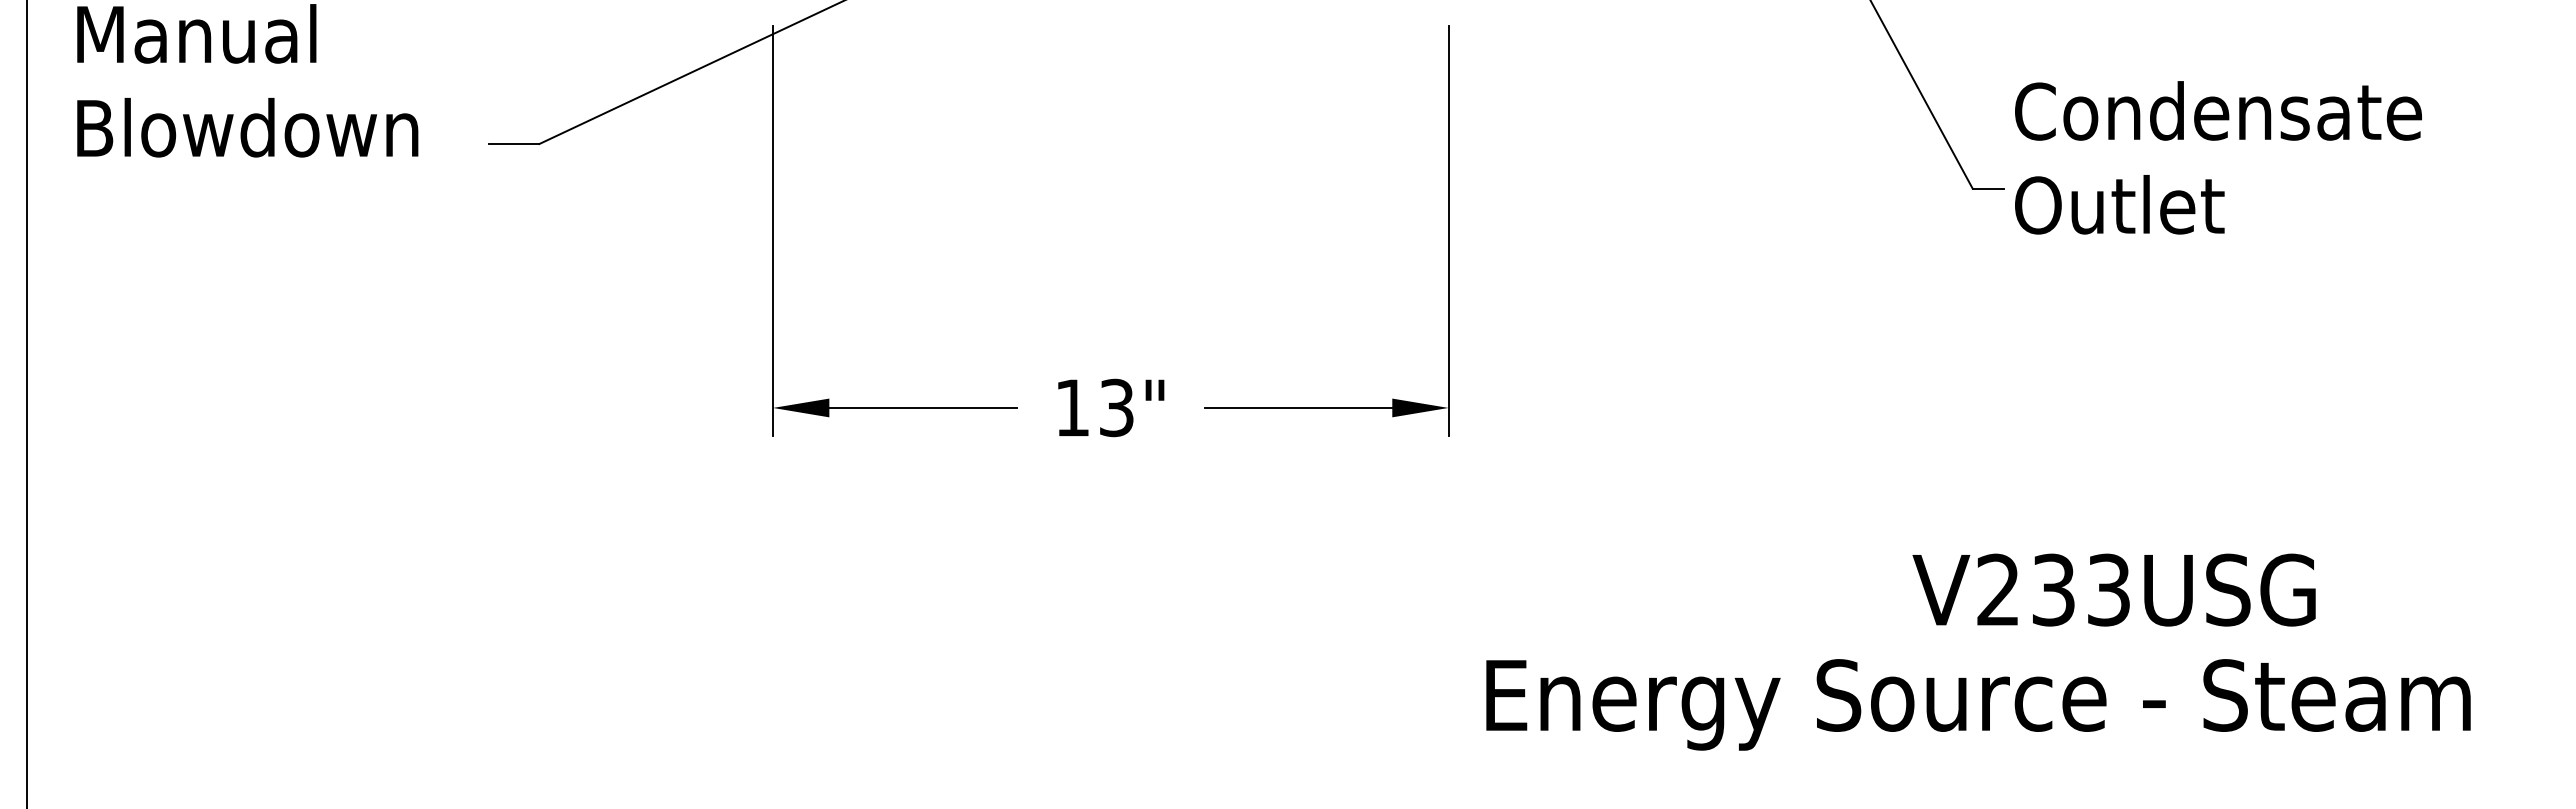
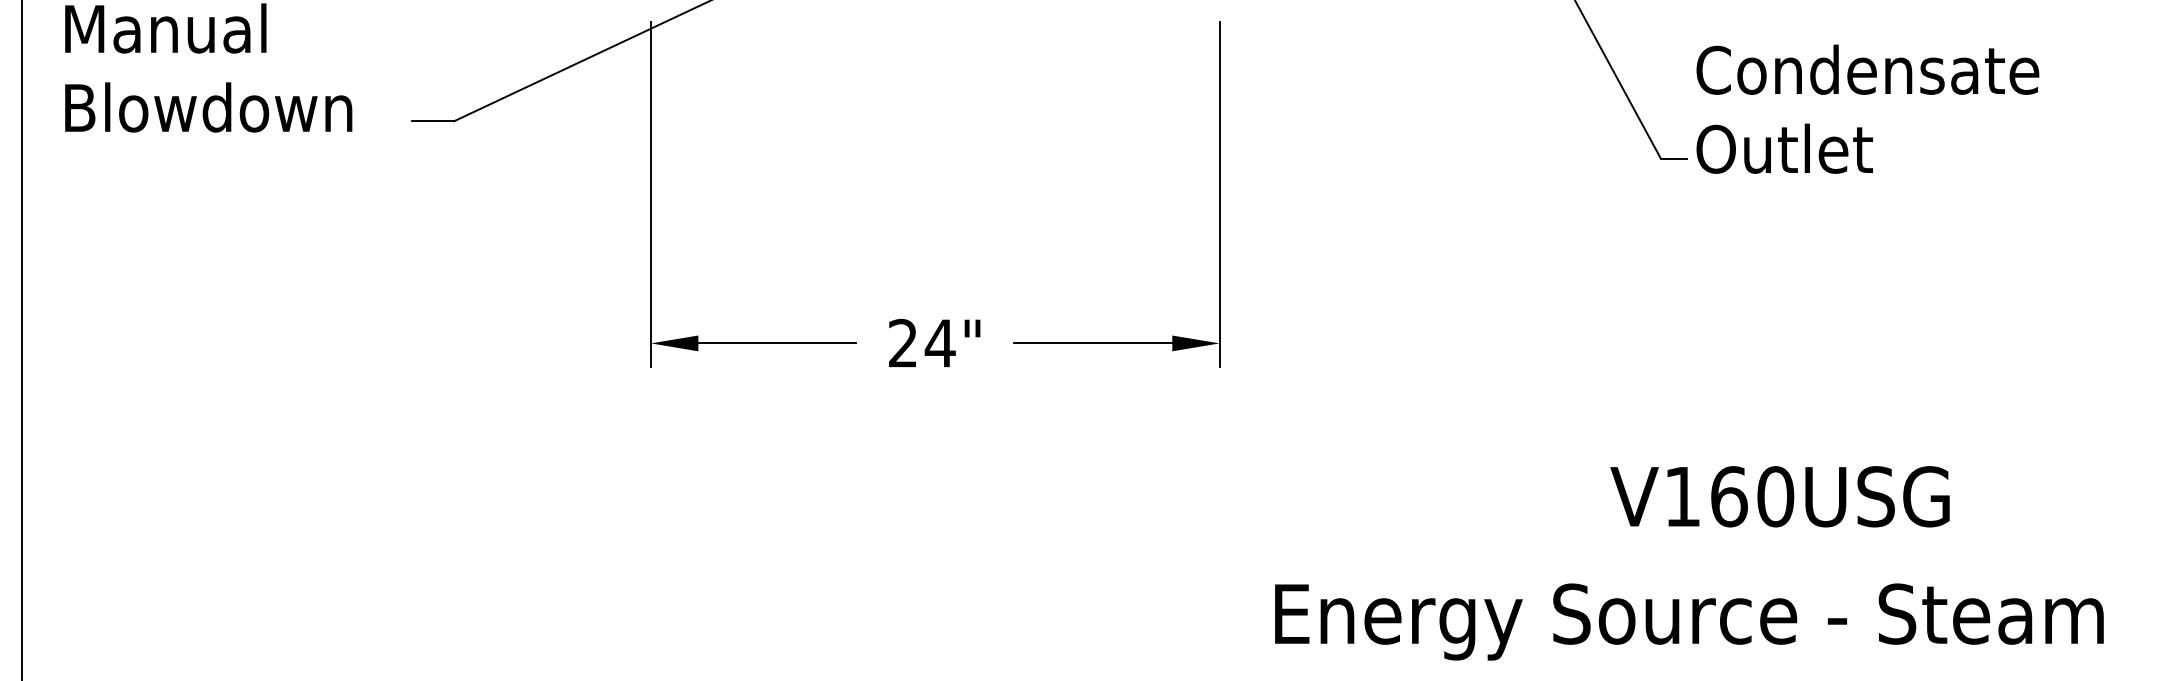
text: (2218, 157) -> (1867, 108), moved
text: (1095, 407) -> (922, 343), 13" -> 24"
text: (2053, 589) -> (1728, 496), V233USG -> V160USG
text: (1978, 704) -> (1689, 621), moved

